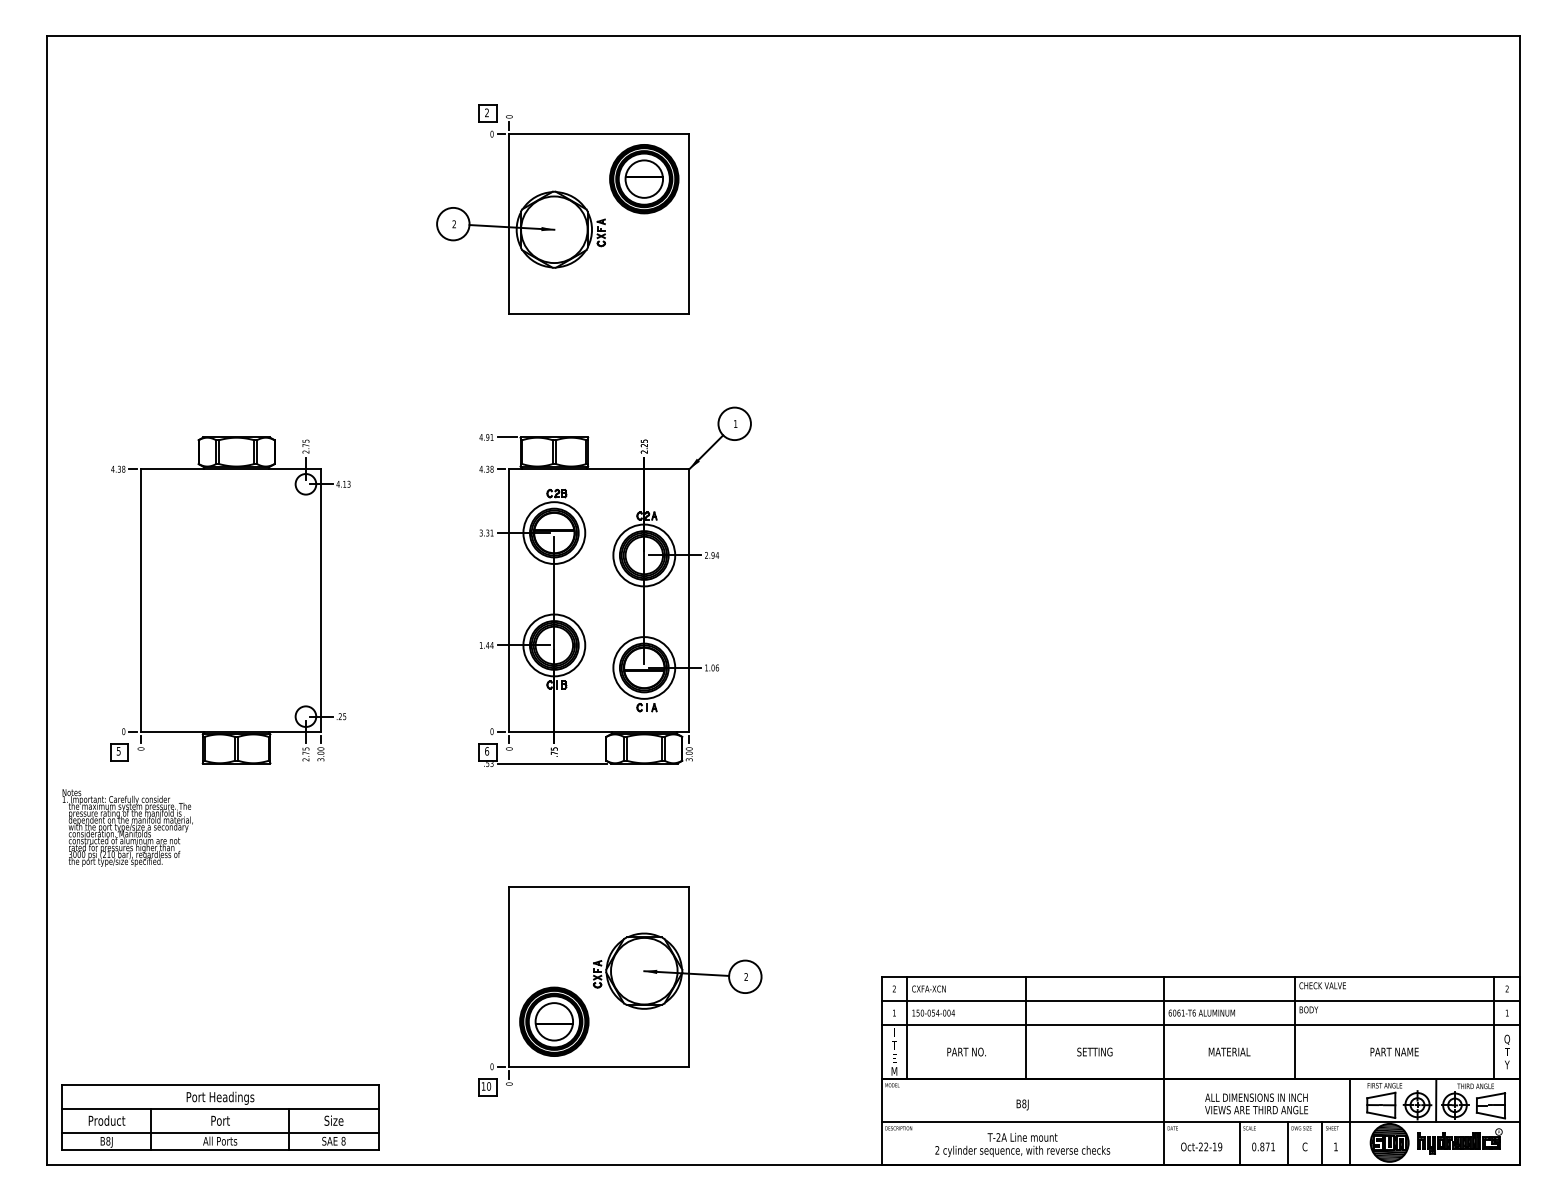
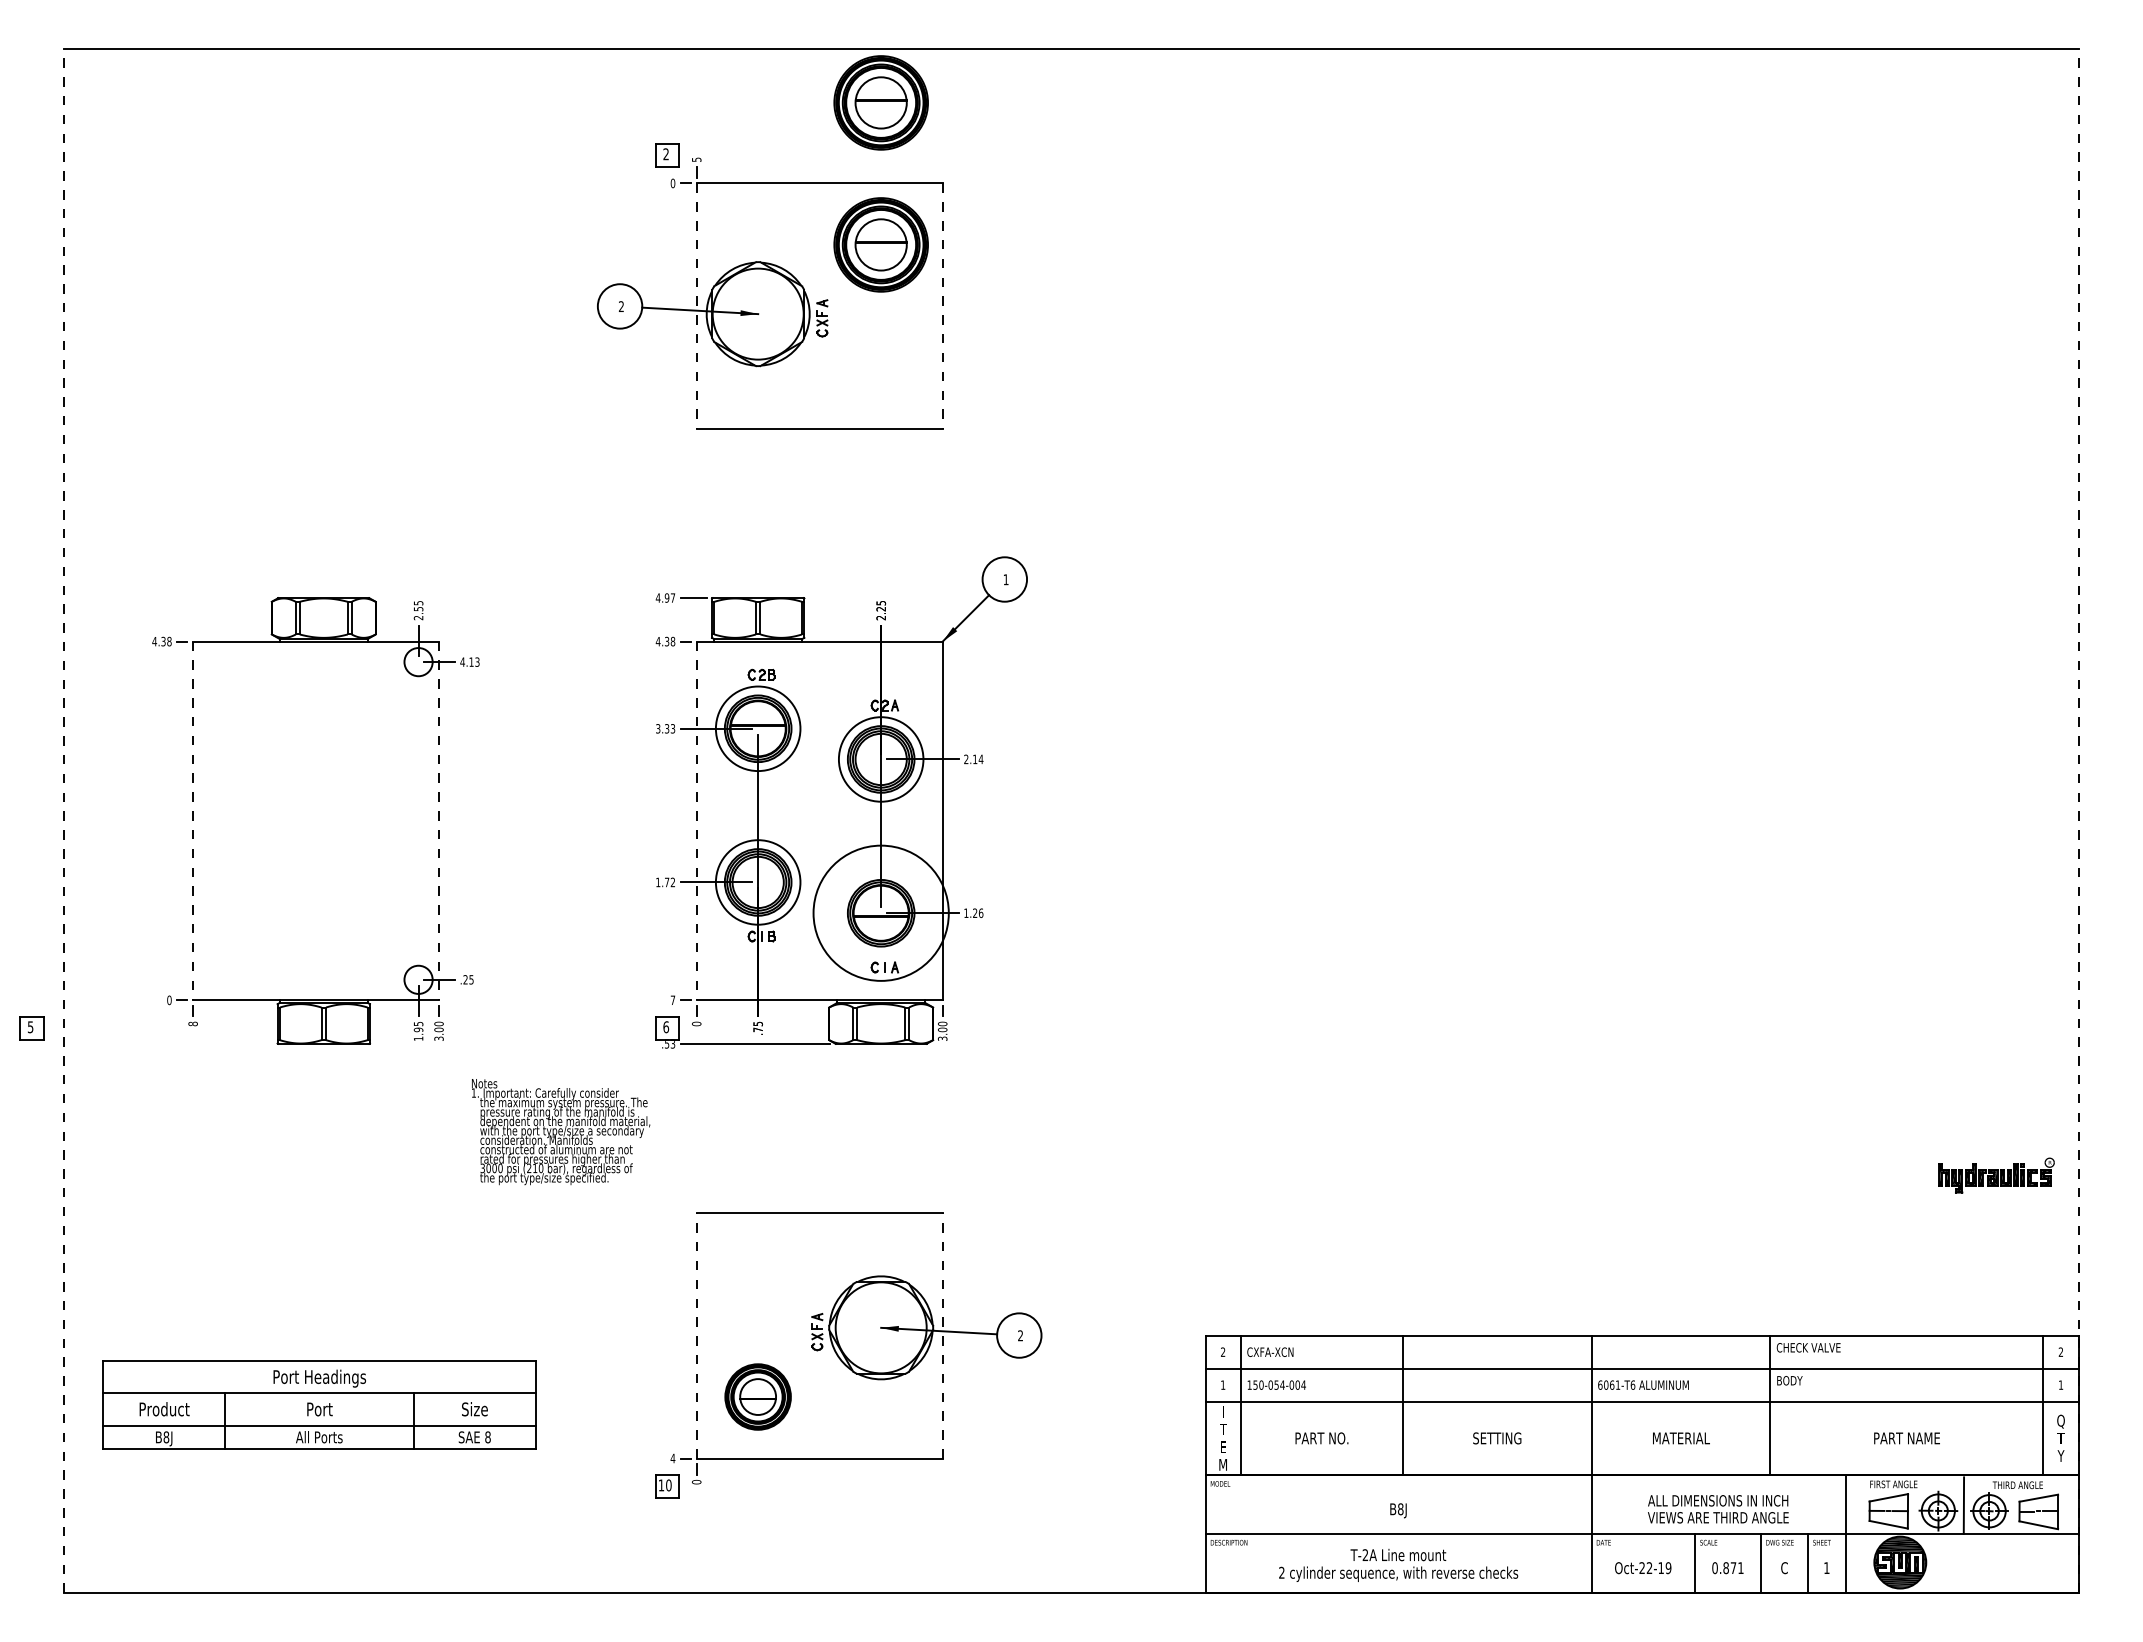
part: (643, 74) -> (880, 102), added
text: (509, 116) -> (696, 159), 0 -> 5
line: (509, 224) -> (696, 306), solid -> dashed
line: (689, 224) -> (942, 306), solid -> dashed
text: (492, 437) -> (673, 597), 4.91 -> 4.97
text: (305, 445) -> (418, 609), 2.75 -> 2.55
text: (491, 532) -> (672, 728), 3.31 -> 3.33
text: (713, 555) -> (975, 759), 2.94 -> 2.14
line: (46, 600) -> (64, 820), solid -> dashed
line: (141, 600) -> (193, 821), solid -> dashed
line: (321, 600) -> (439, 821), solid -> dashed
line: (509, 600) -> (696, 821), solid -> dashed
line: (1520, 600) -> (2078, 820), solid -> dashed
text: (489, 645) -> (669, 882), 1.44 -> 1.72
text: (713, 667) -> (975, 912), 1.06 -> 1.26
circle: (643, 668) -> (880, 913), size x1.6
text: (491, 731) -> (672, 1000), 0 -> 7
text: (140, 748) -> (192, 1023), 0 -> 8
part: (119, 752) -> (31, 1028), moved
text: (305, 755) -> (418, 1033), 2.75 -> 1.95
text: (128, 828) -> (561, 1132), moved
line: (509, 976) -> (696, 1335), solid -> dashed
line: (689, 976) -> (942, 1335), solid -> dashed
part: (553, 1021) -> (757, 1396), size x0.7
text: (491, 1066) -> (672, 1458), 0 -> 4
part: (220, 1117) -> (319, 1404), moved
part: (1460, 1141) -> (1996, 1175), moved

